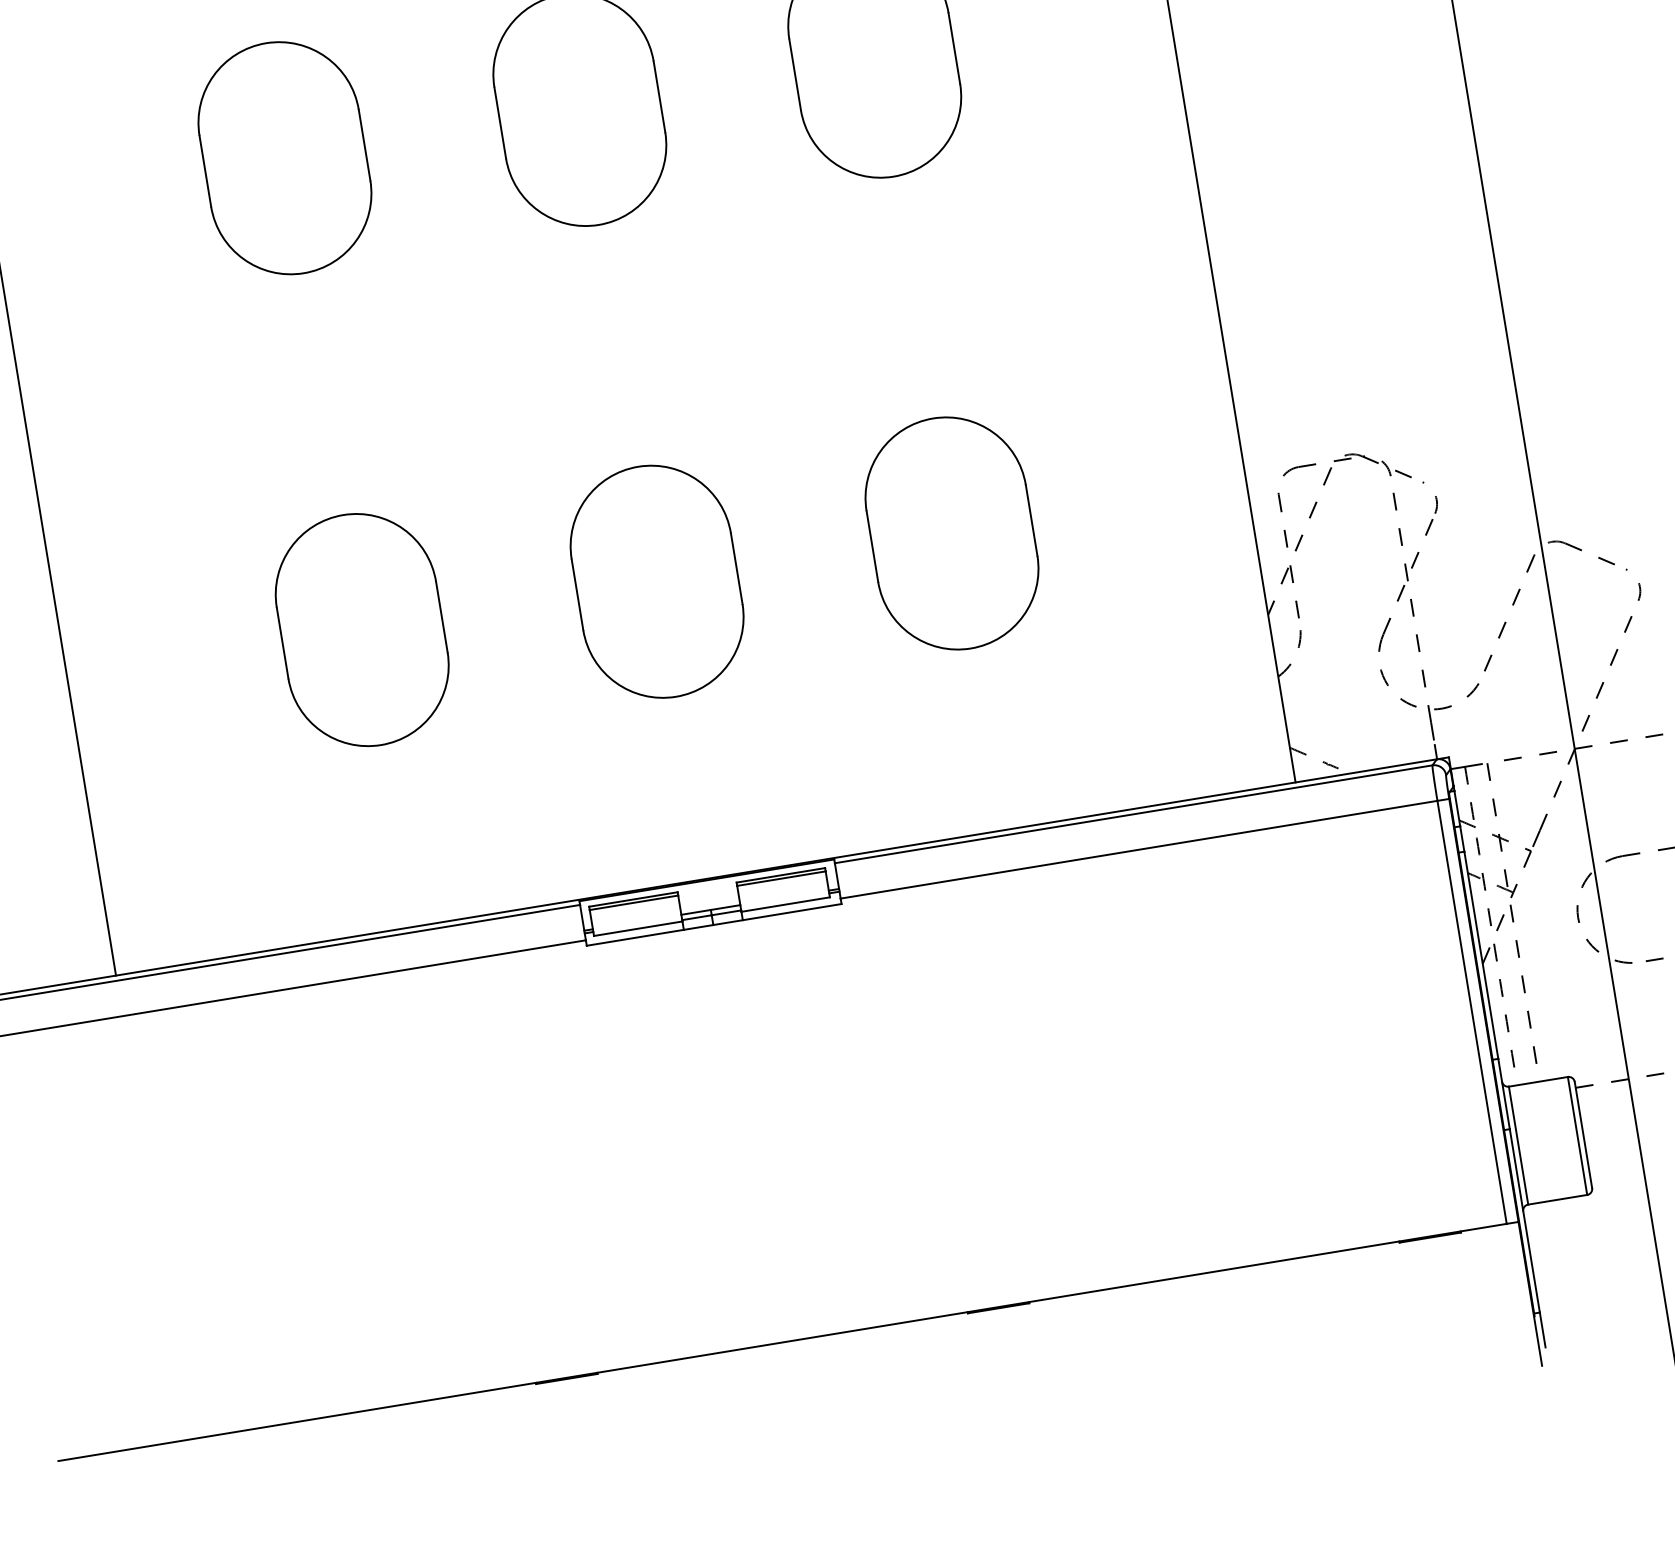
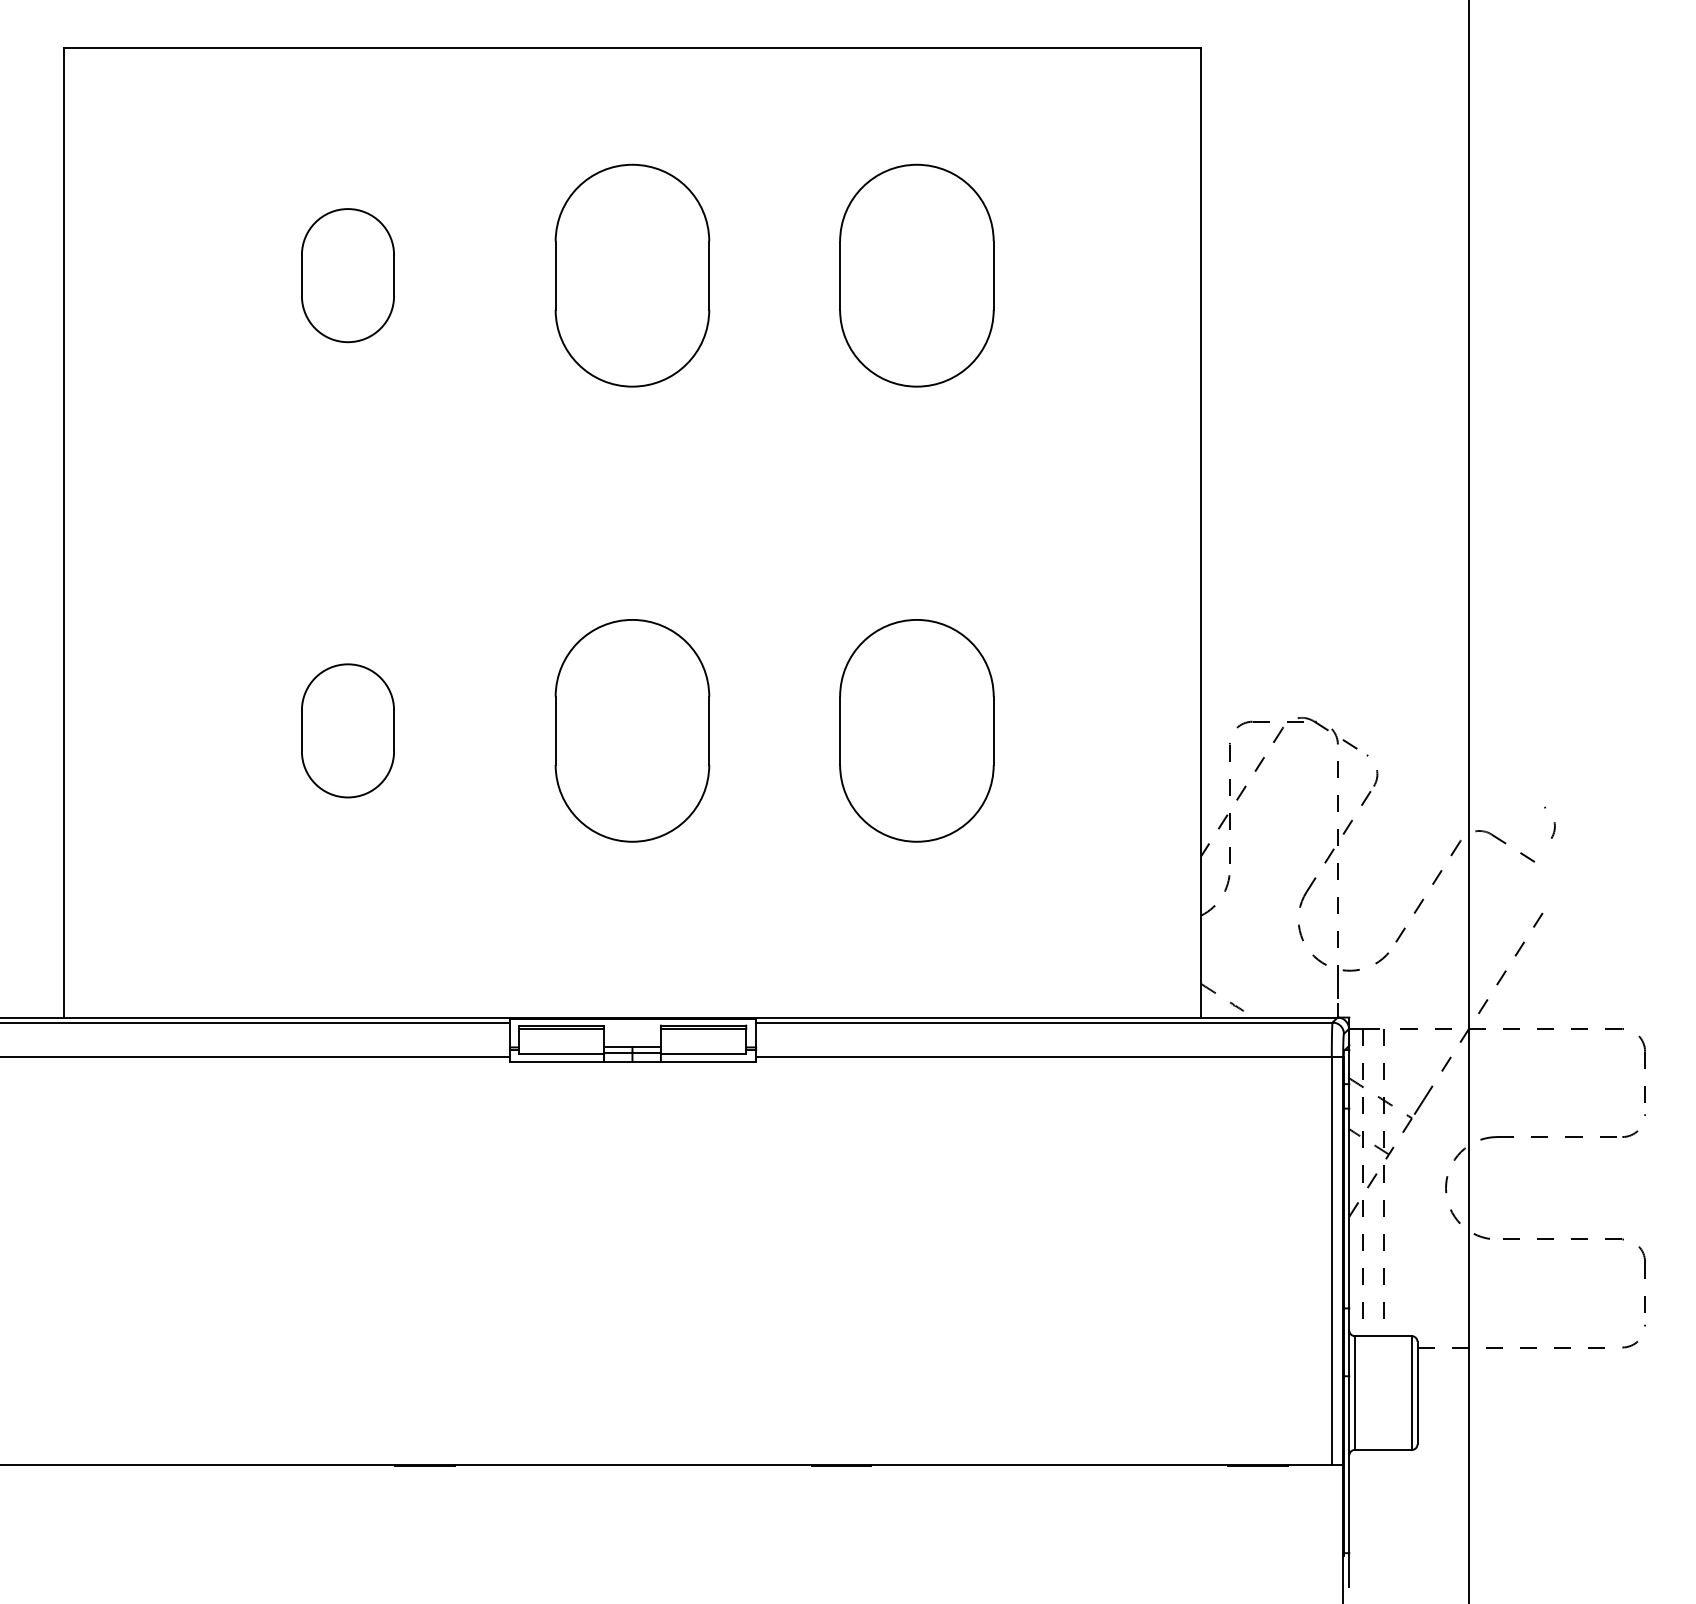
part: (284, 158) -> (347, 275), size x0.6
arc: (1637, 583) -> (1553, 822), moved
part: (361, 629) -> (347, 730), size x0.6

